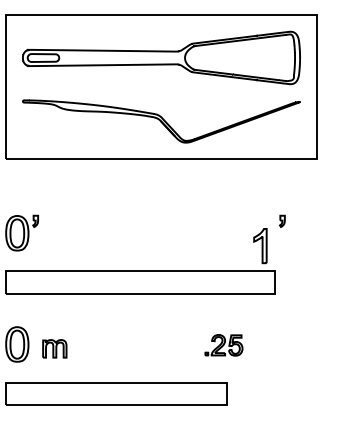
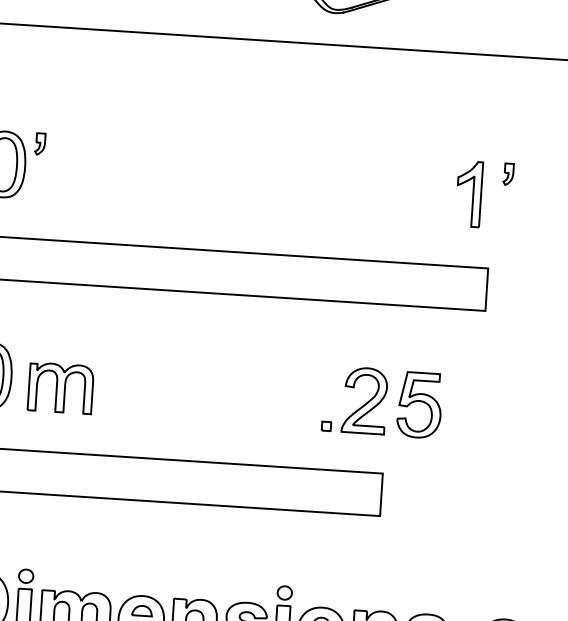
part: (260, 246) -> (469, 194), moved
part: (223, 345) -> (381, 402), size x1.67
part: (54, 348) -> (60, 387), size x1.43

